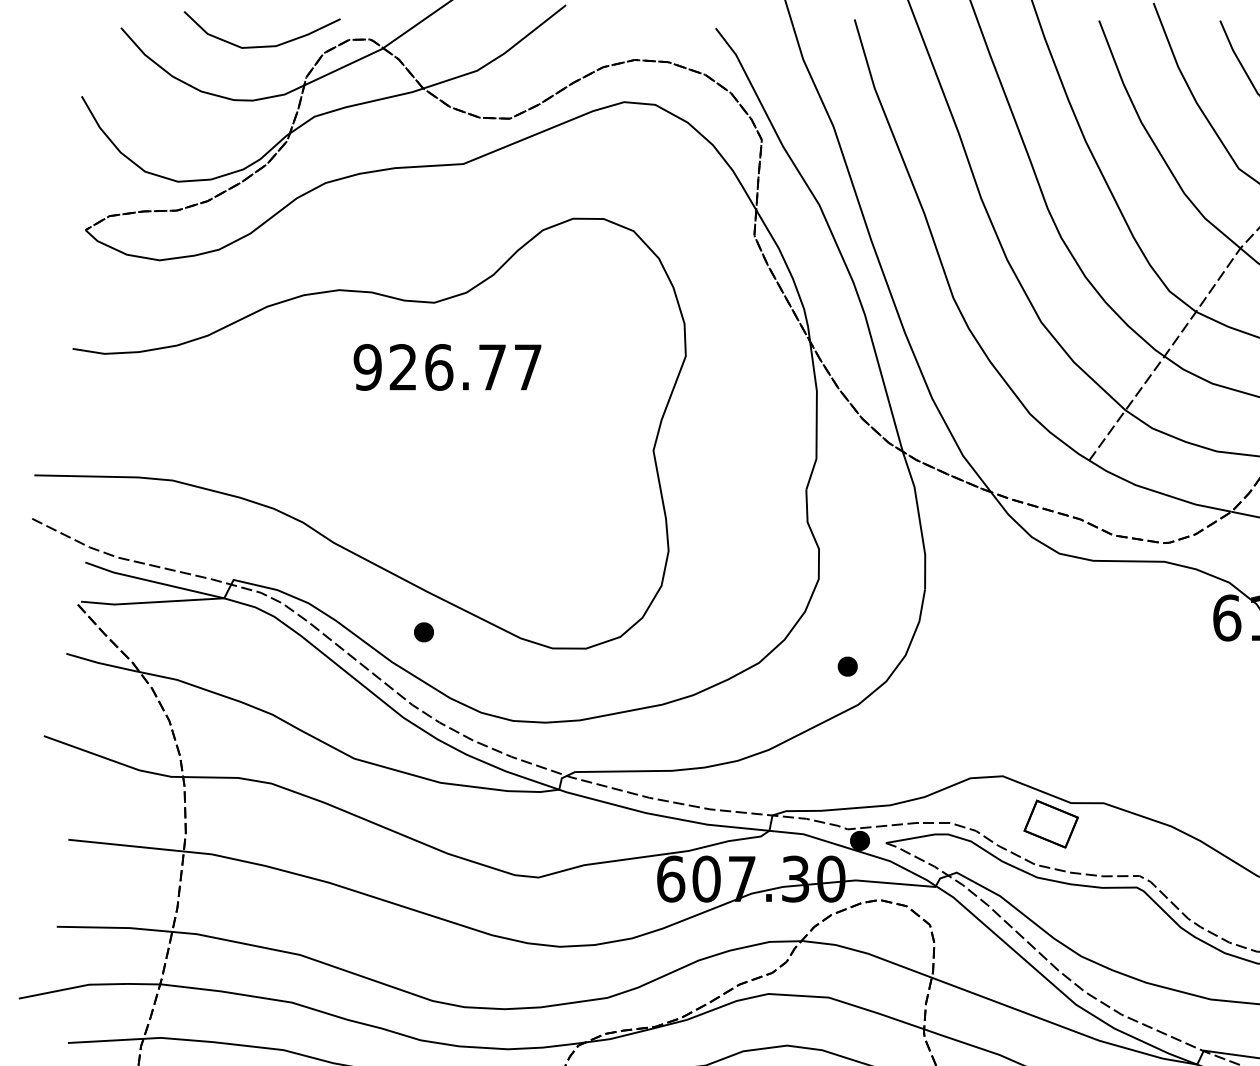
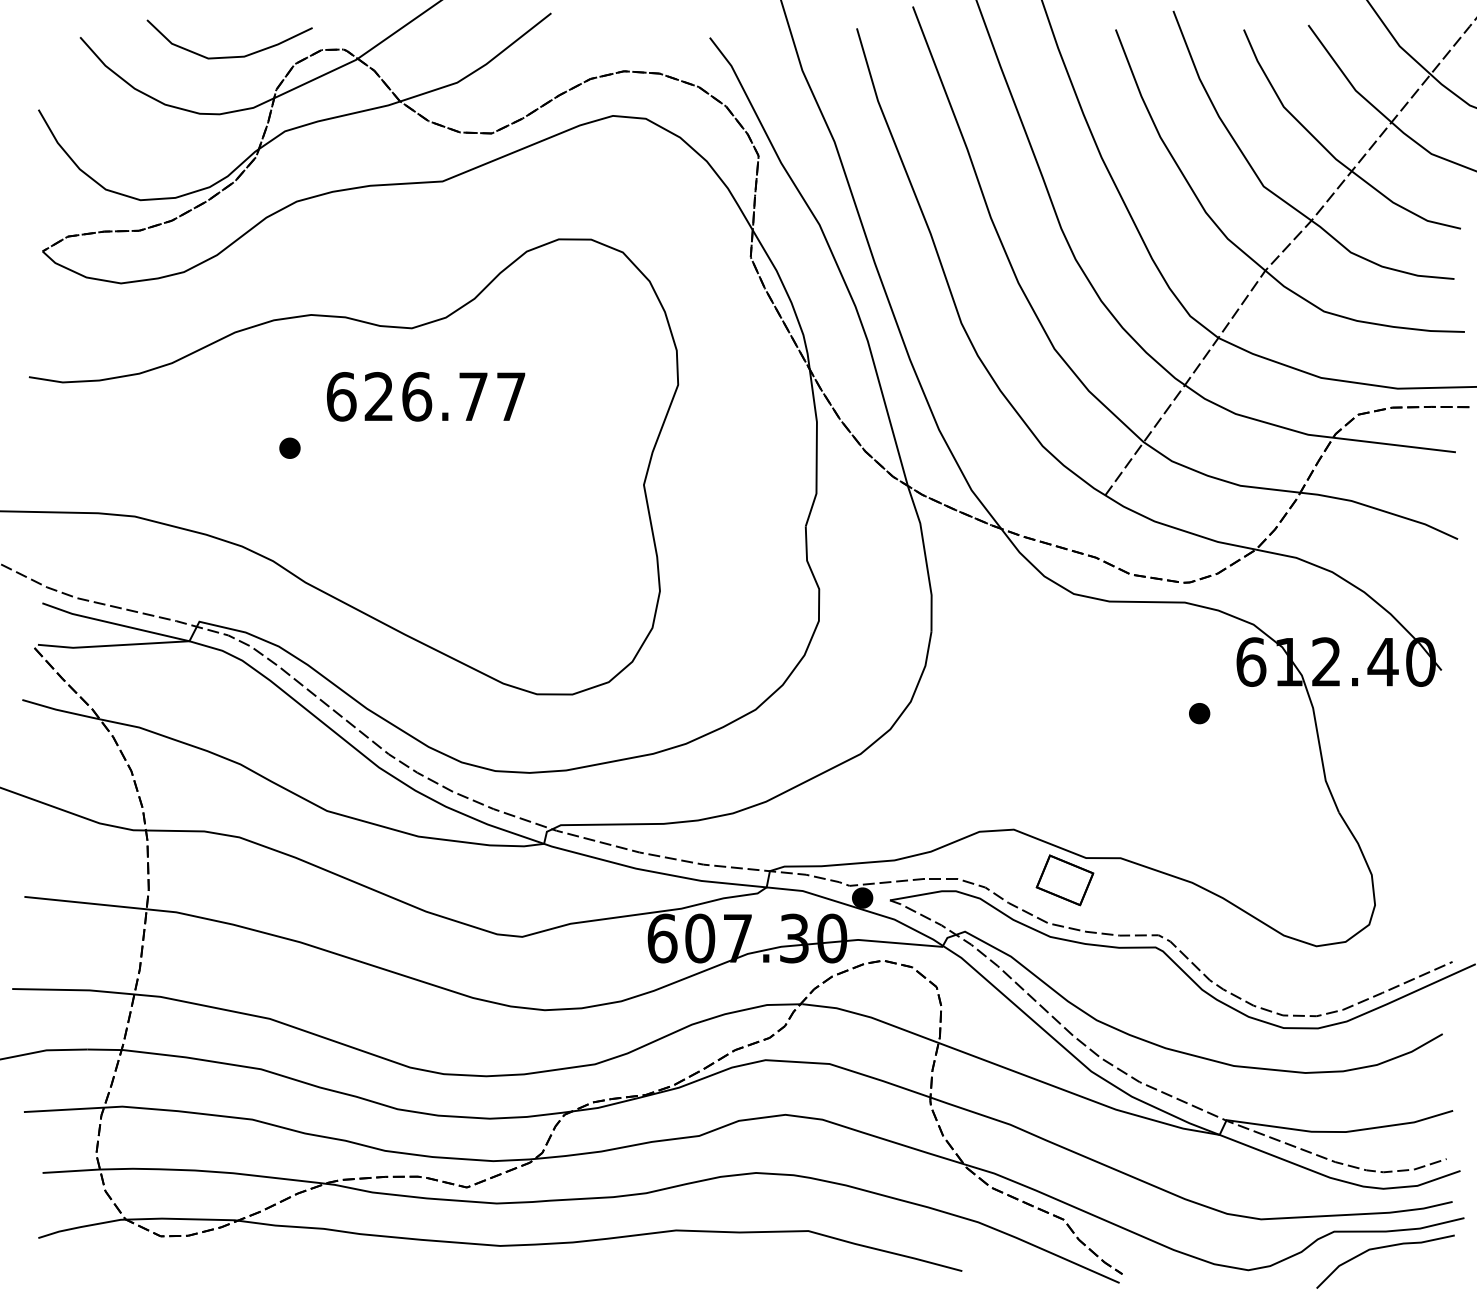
text: (367, 367) -> (341, 396), 926.77 -> 626.77
part: (423, 631) -> (289, 447), moved
part: (847, 666) -> (1199, 713), moved

